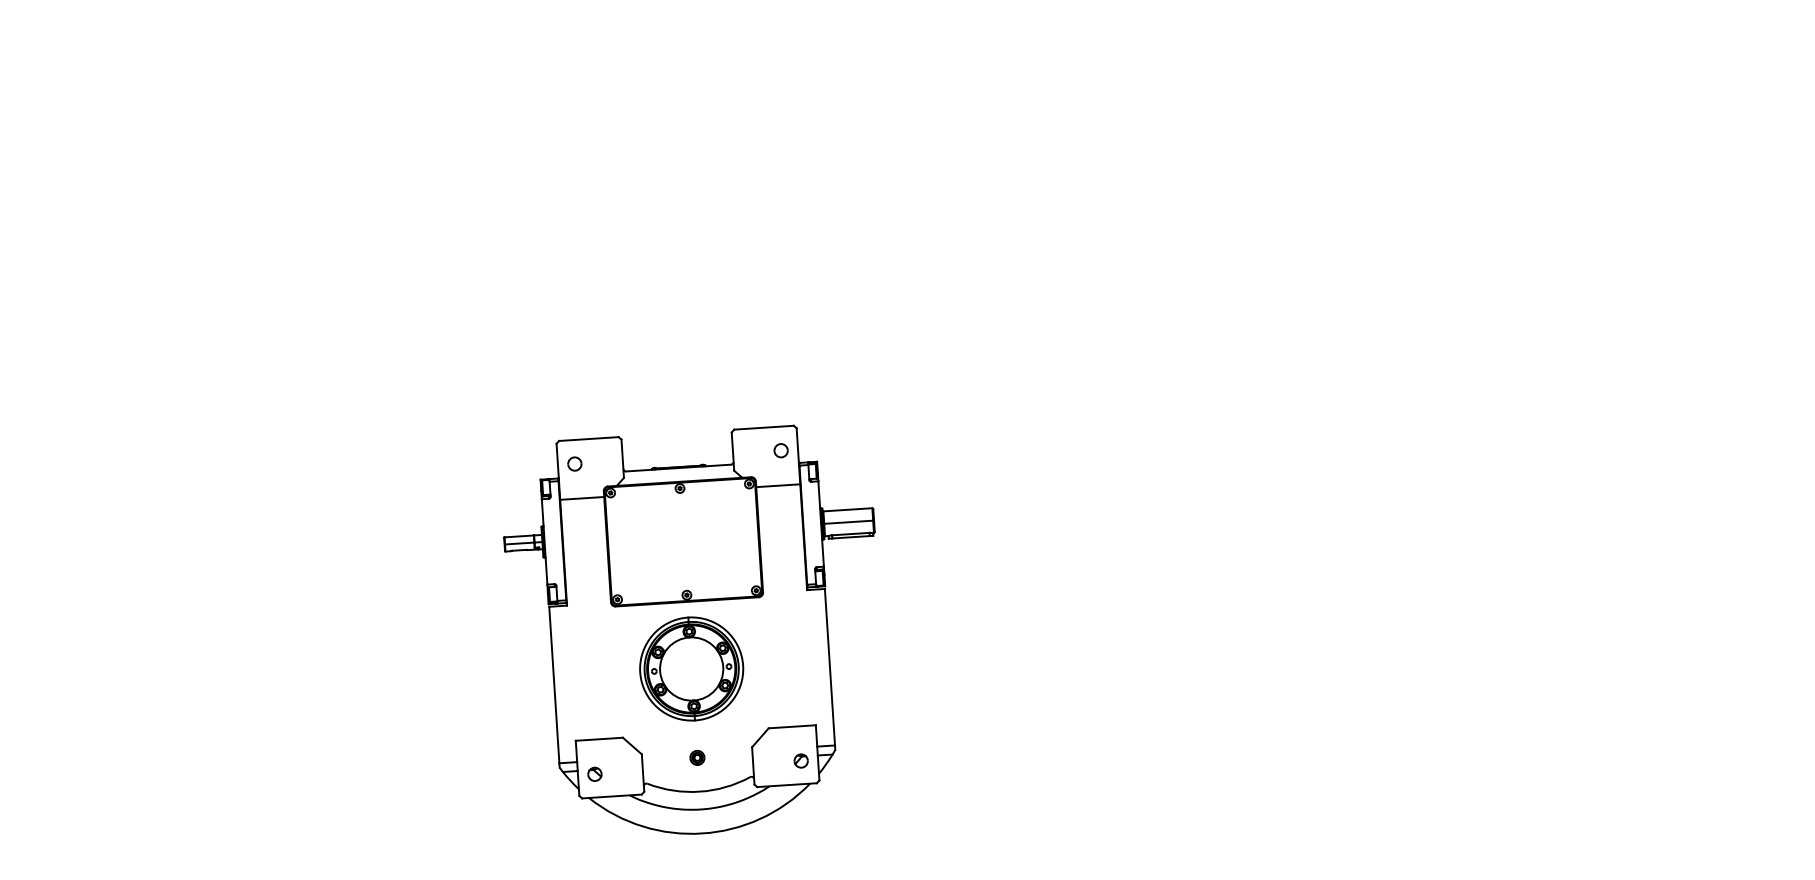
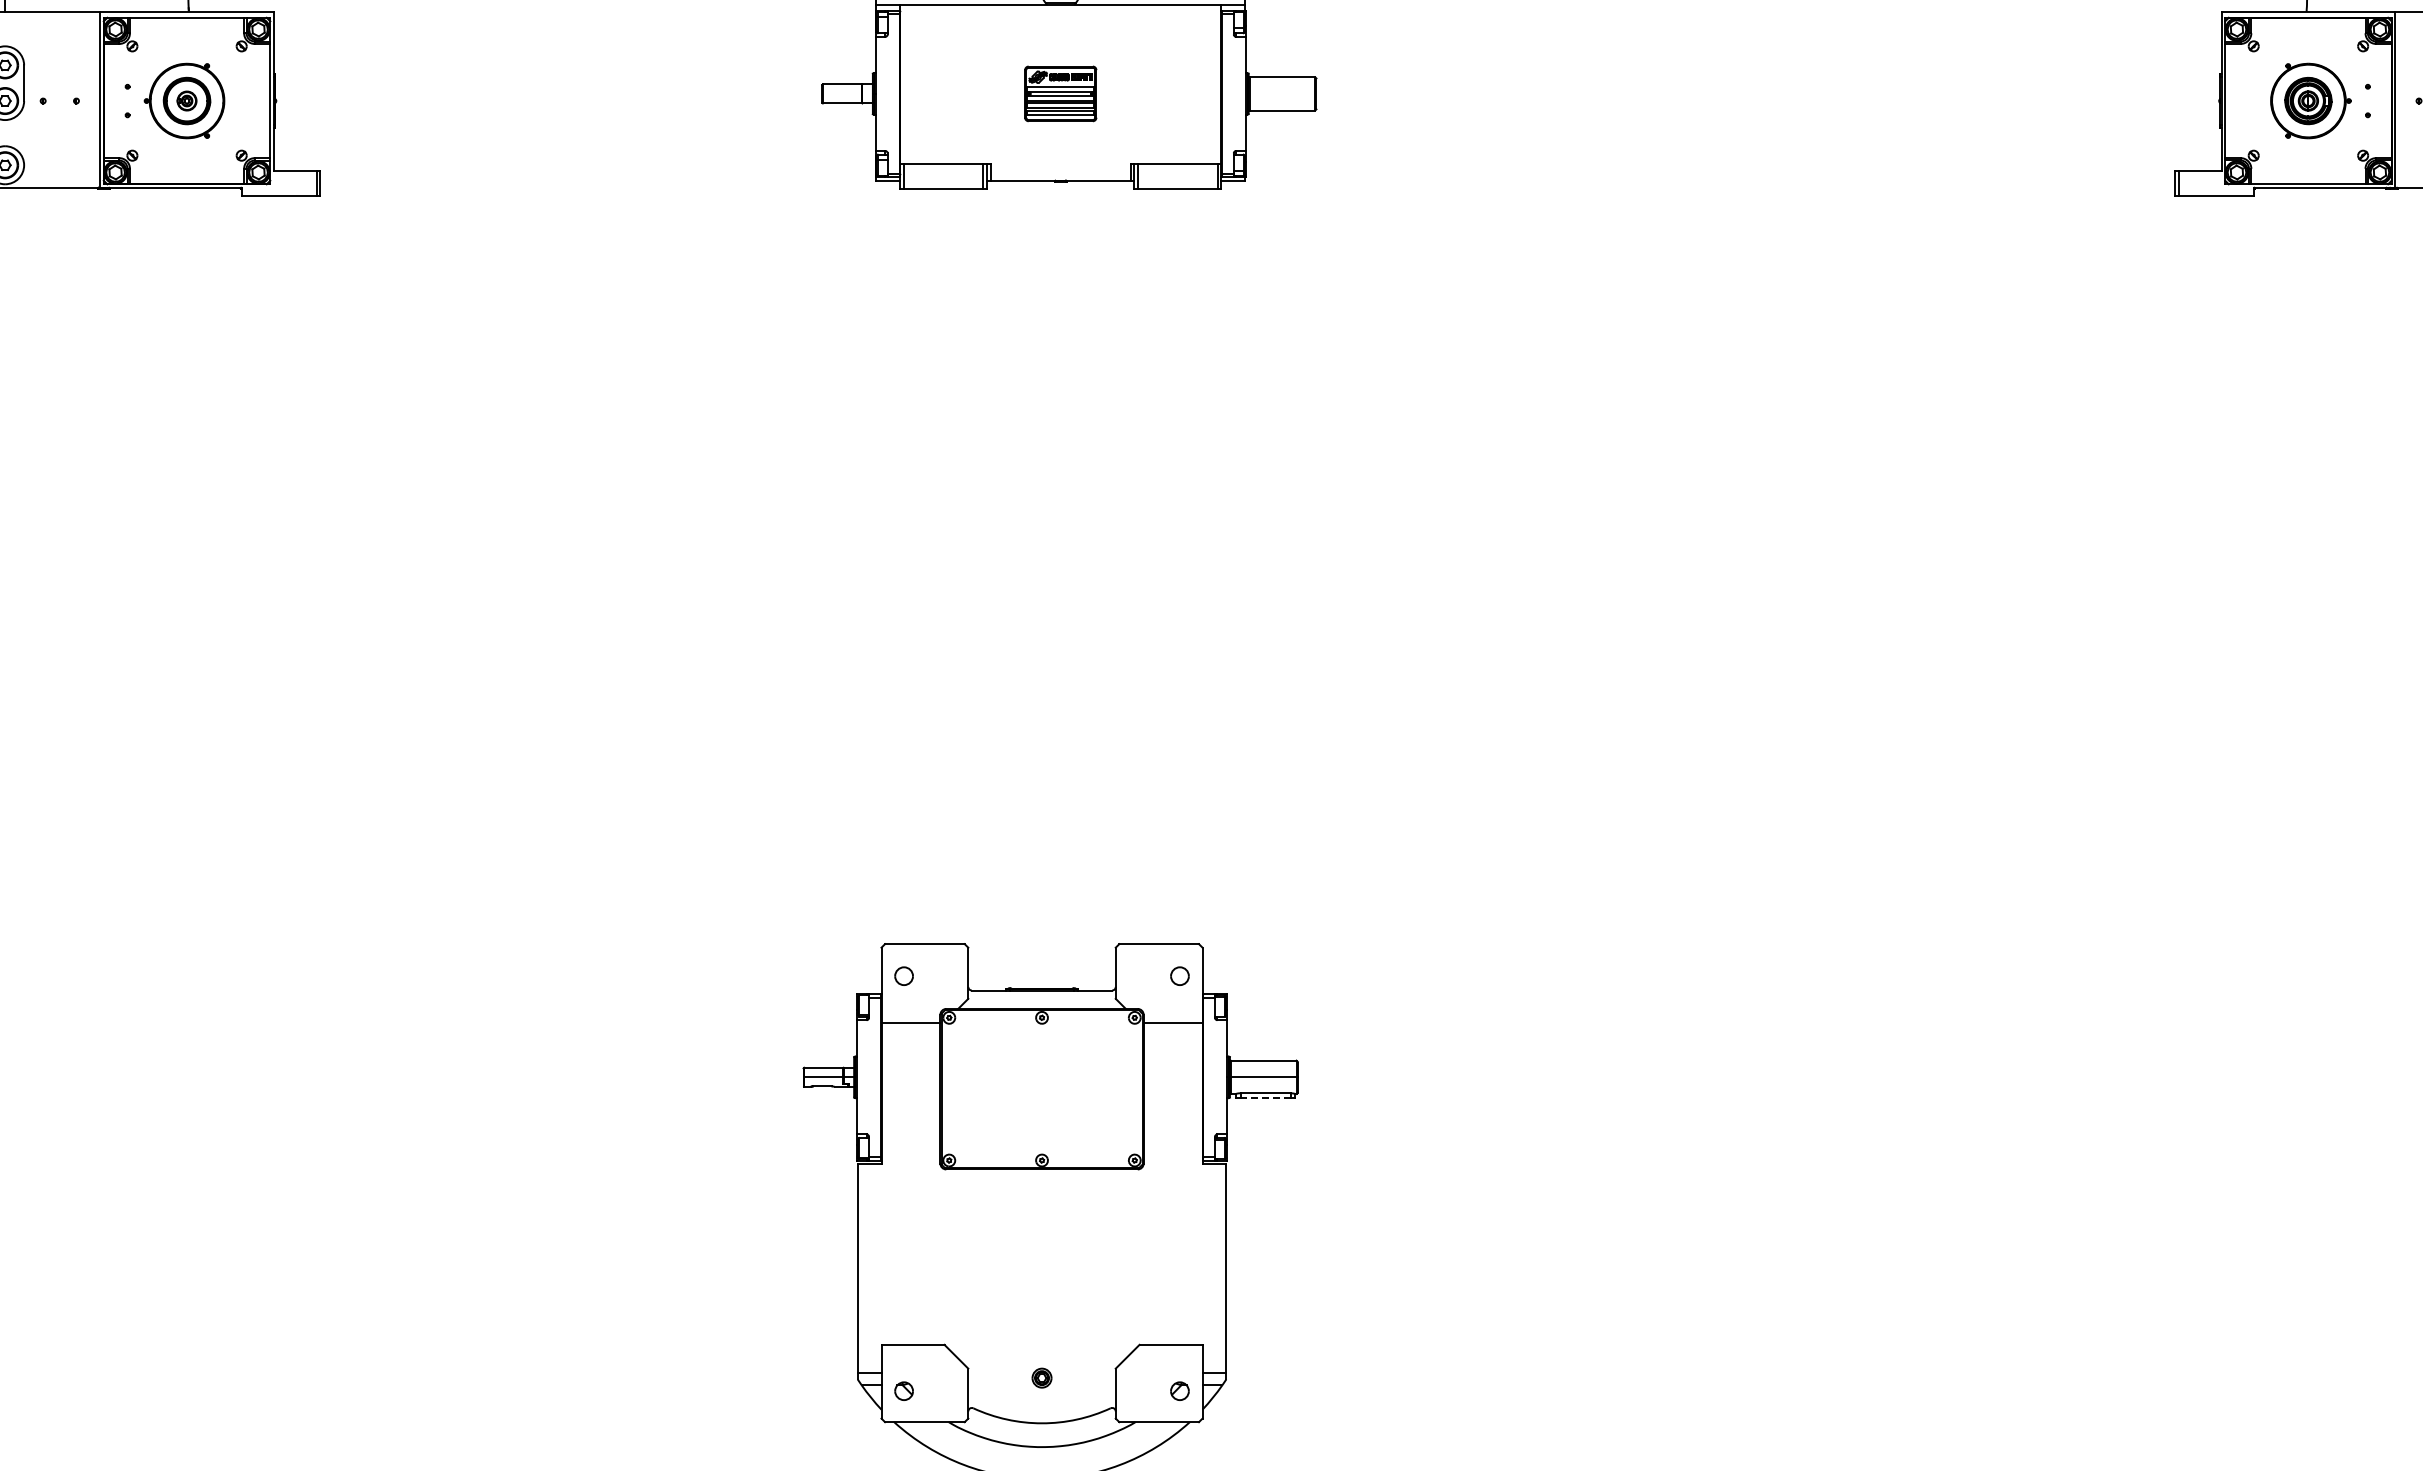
line: (850, 537) -> (1265, 1097), solid -> dashed
part: (691, 668) -> (1041, 1258), removed

